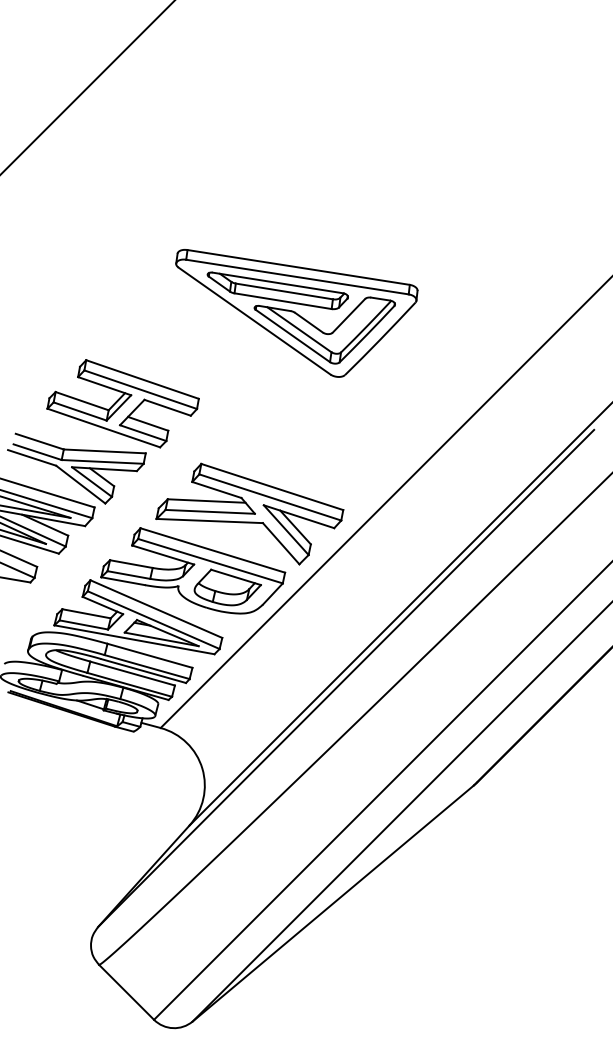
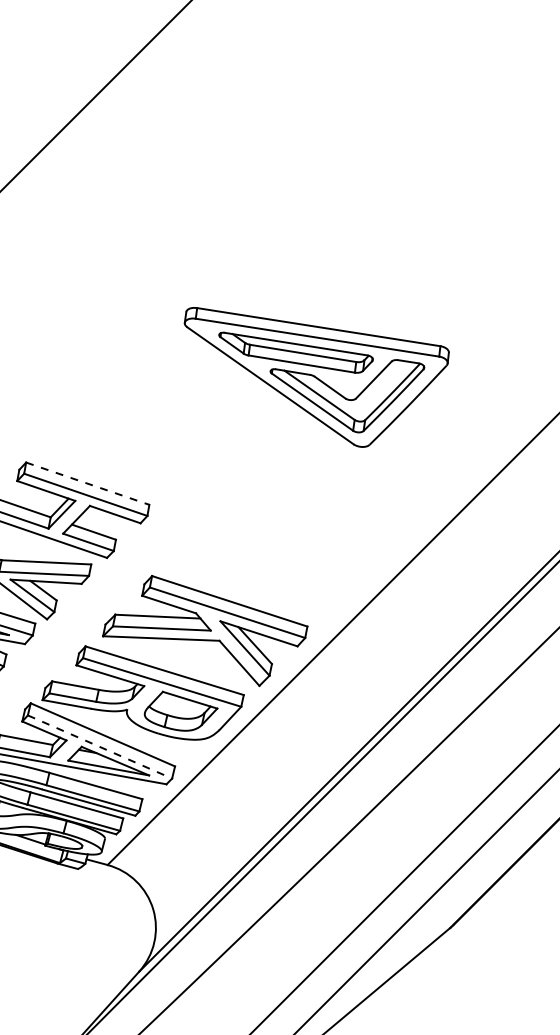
part: (296, 313) -> (316, 377), moved
line: (142, 379) -> (87, 483), solid -> dashed
line: (153, 620) -> (99, 747), solid -> dashed

